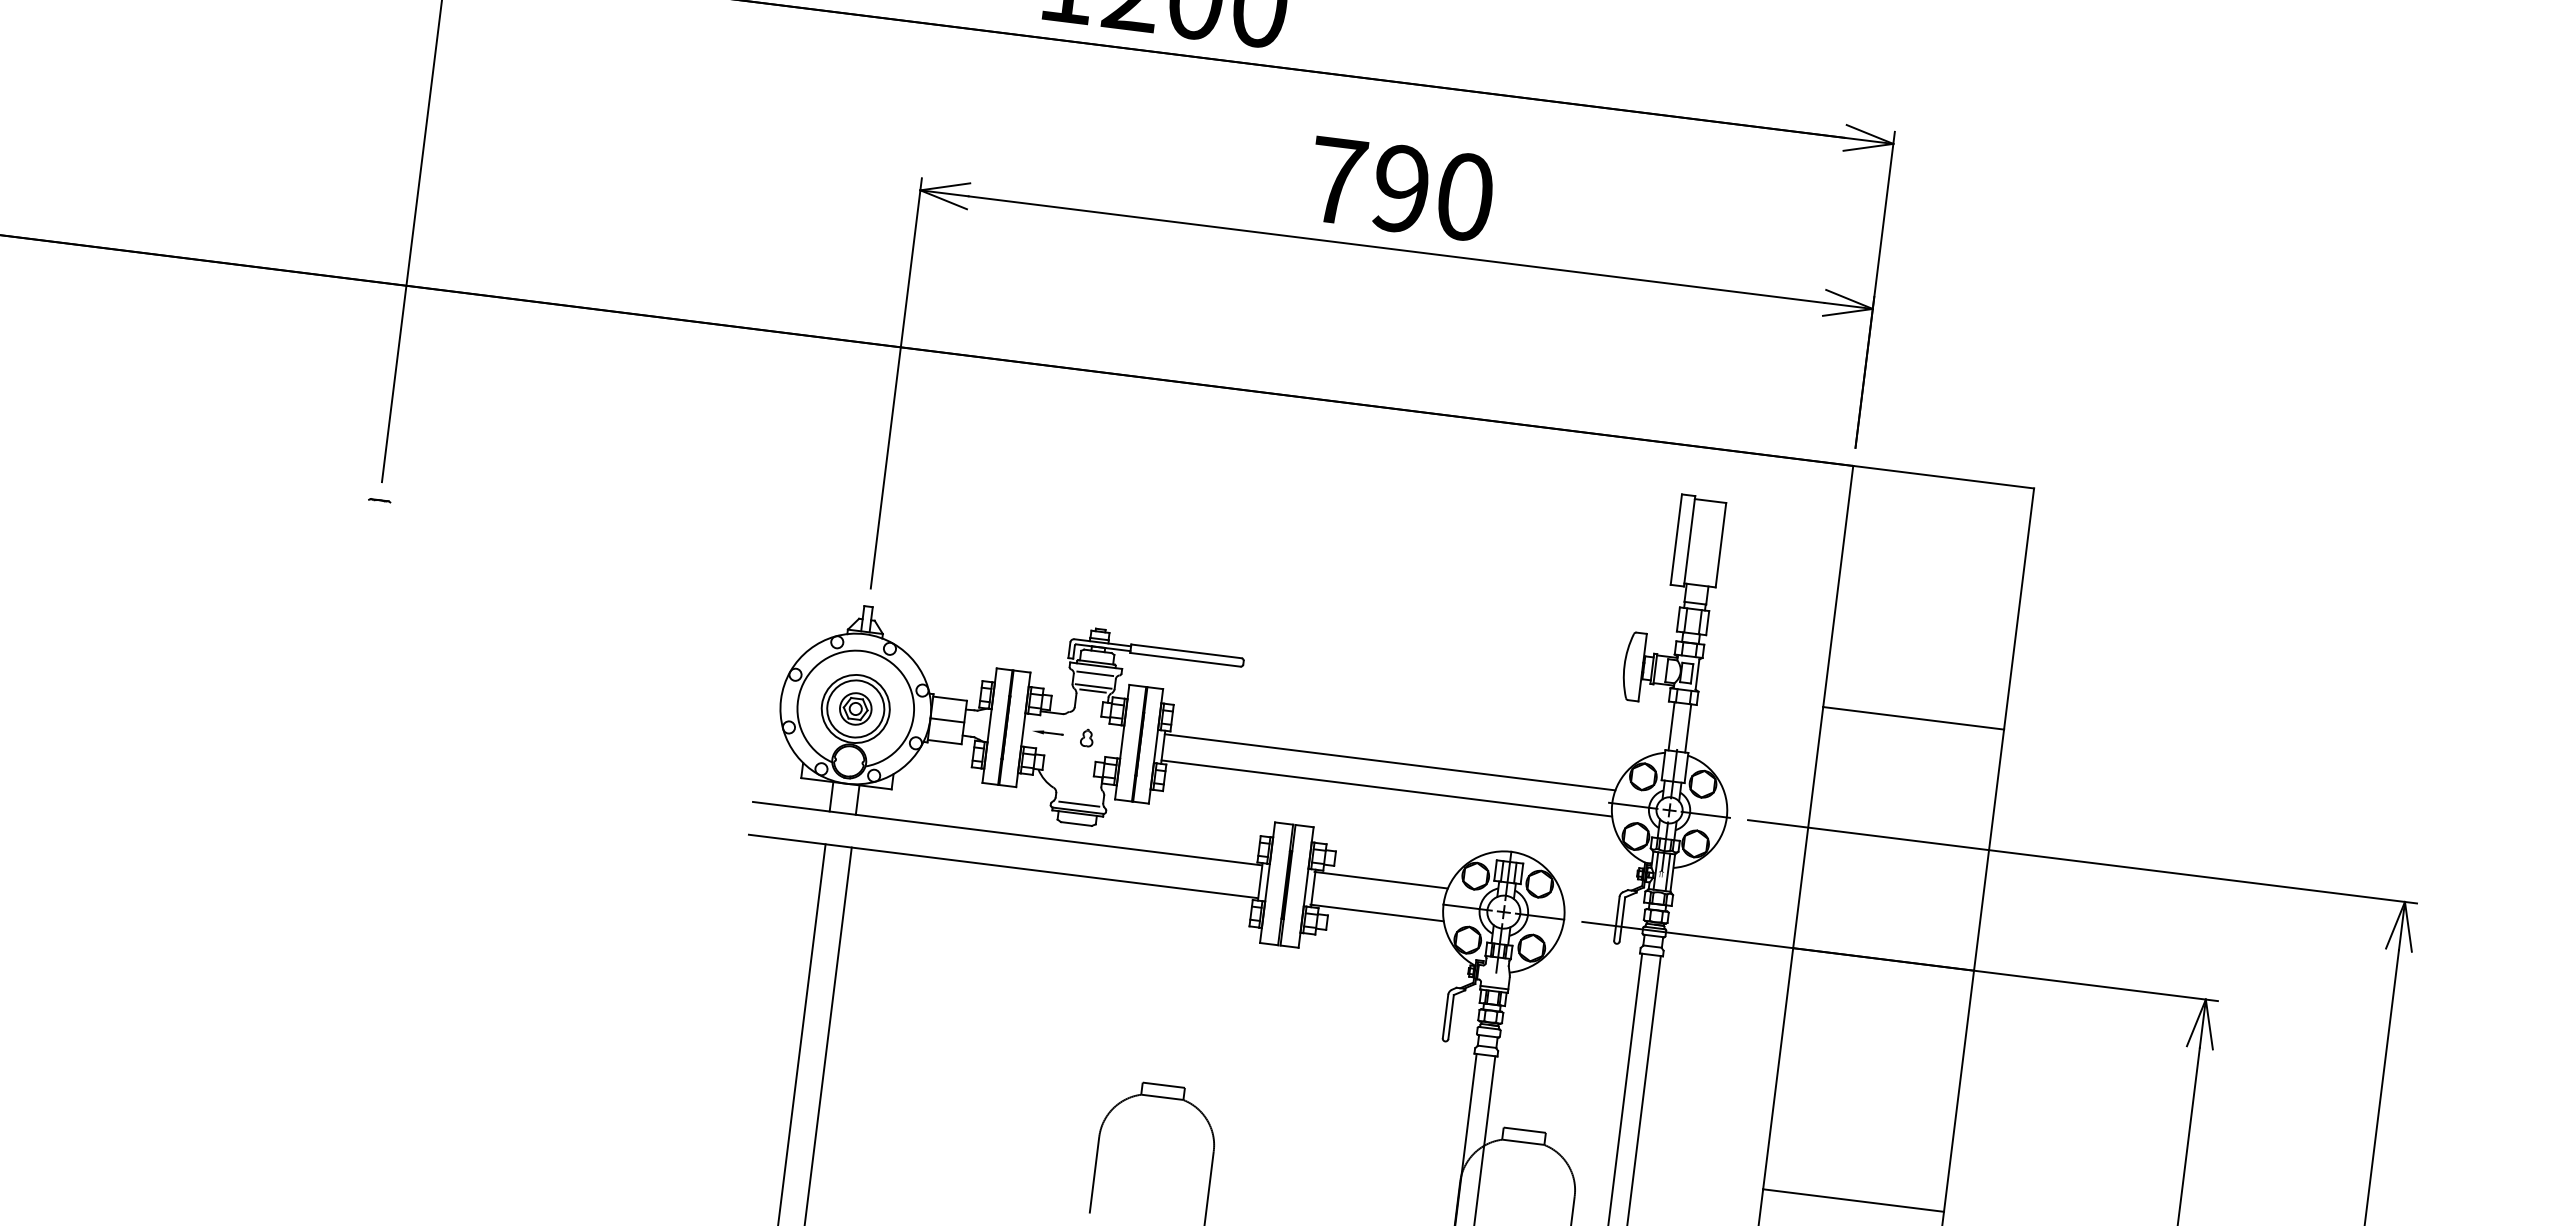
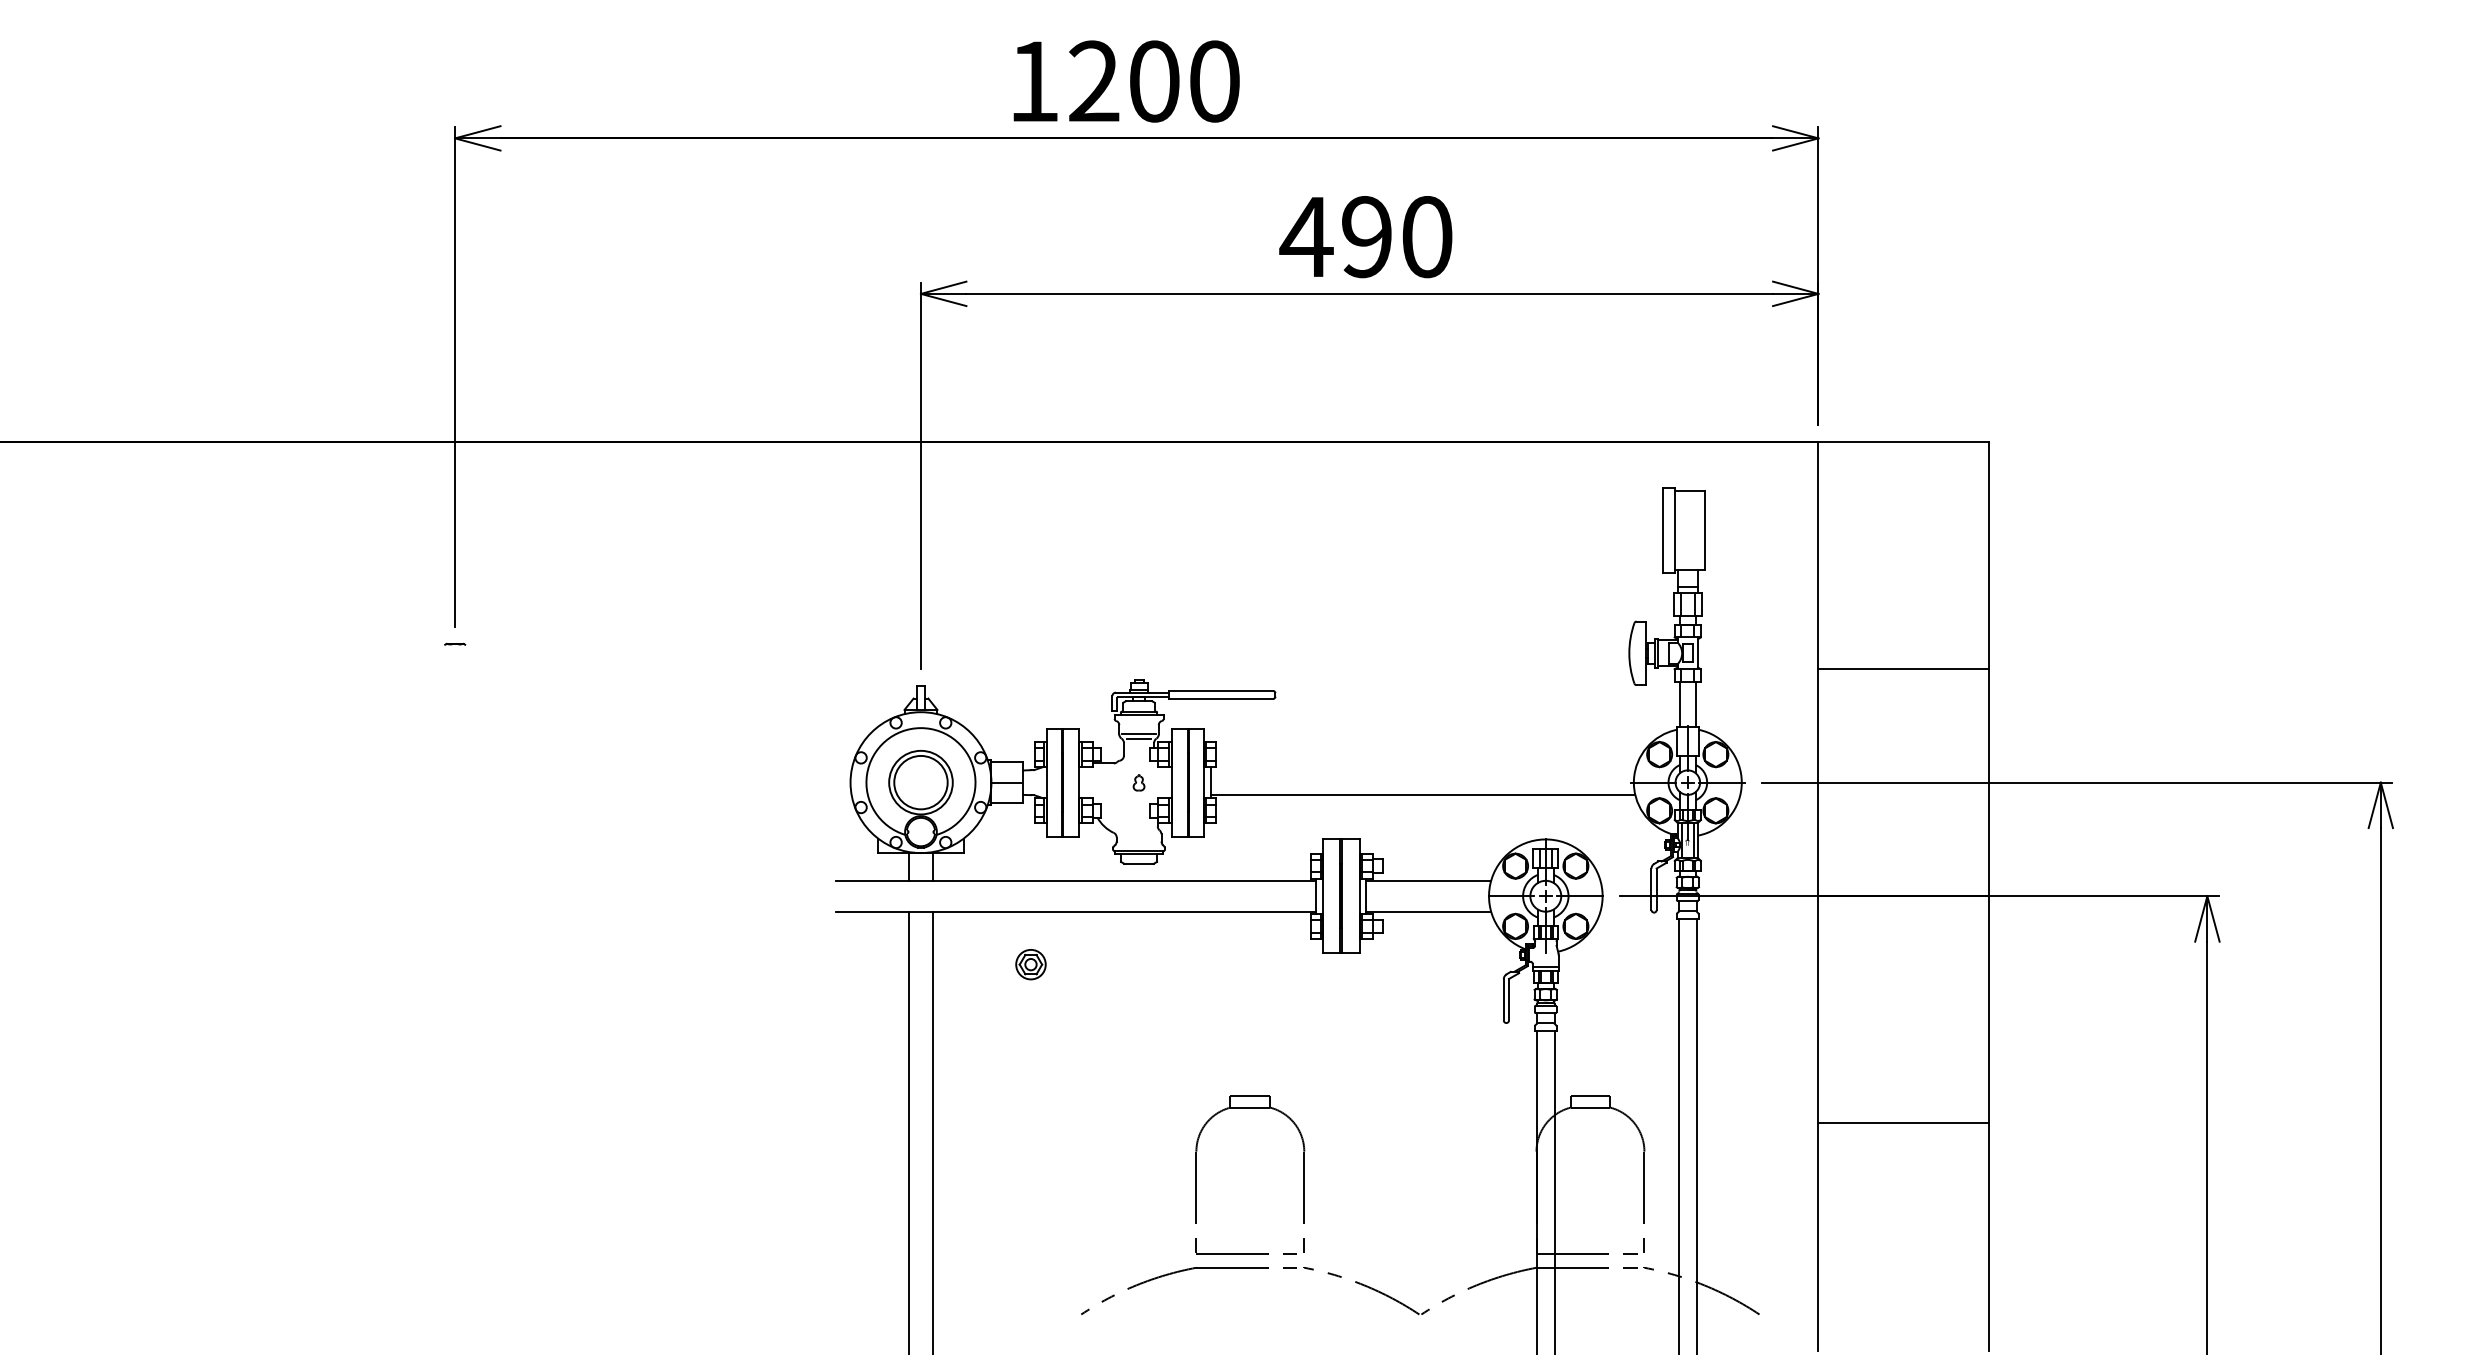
text: (1337, 180) -> (1306, 236), 790 -> 490
line: (1094, 673) -> (1138, 722), removed
part: (855, 708) -> (1030, 964), moved
part: (1047, 732) -> (1101, 782), removed
line: (1389, 762) -> (1422, 770), removed
line: (1079, 804) -> (1139, 845), removed

